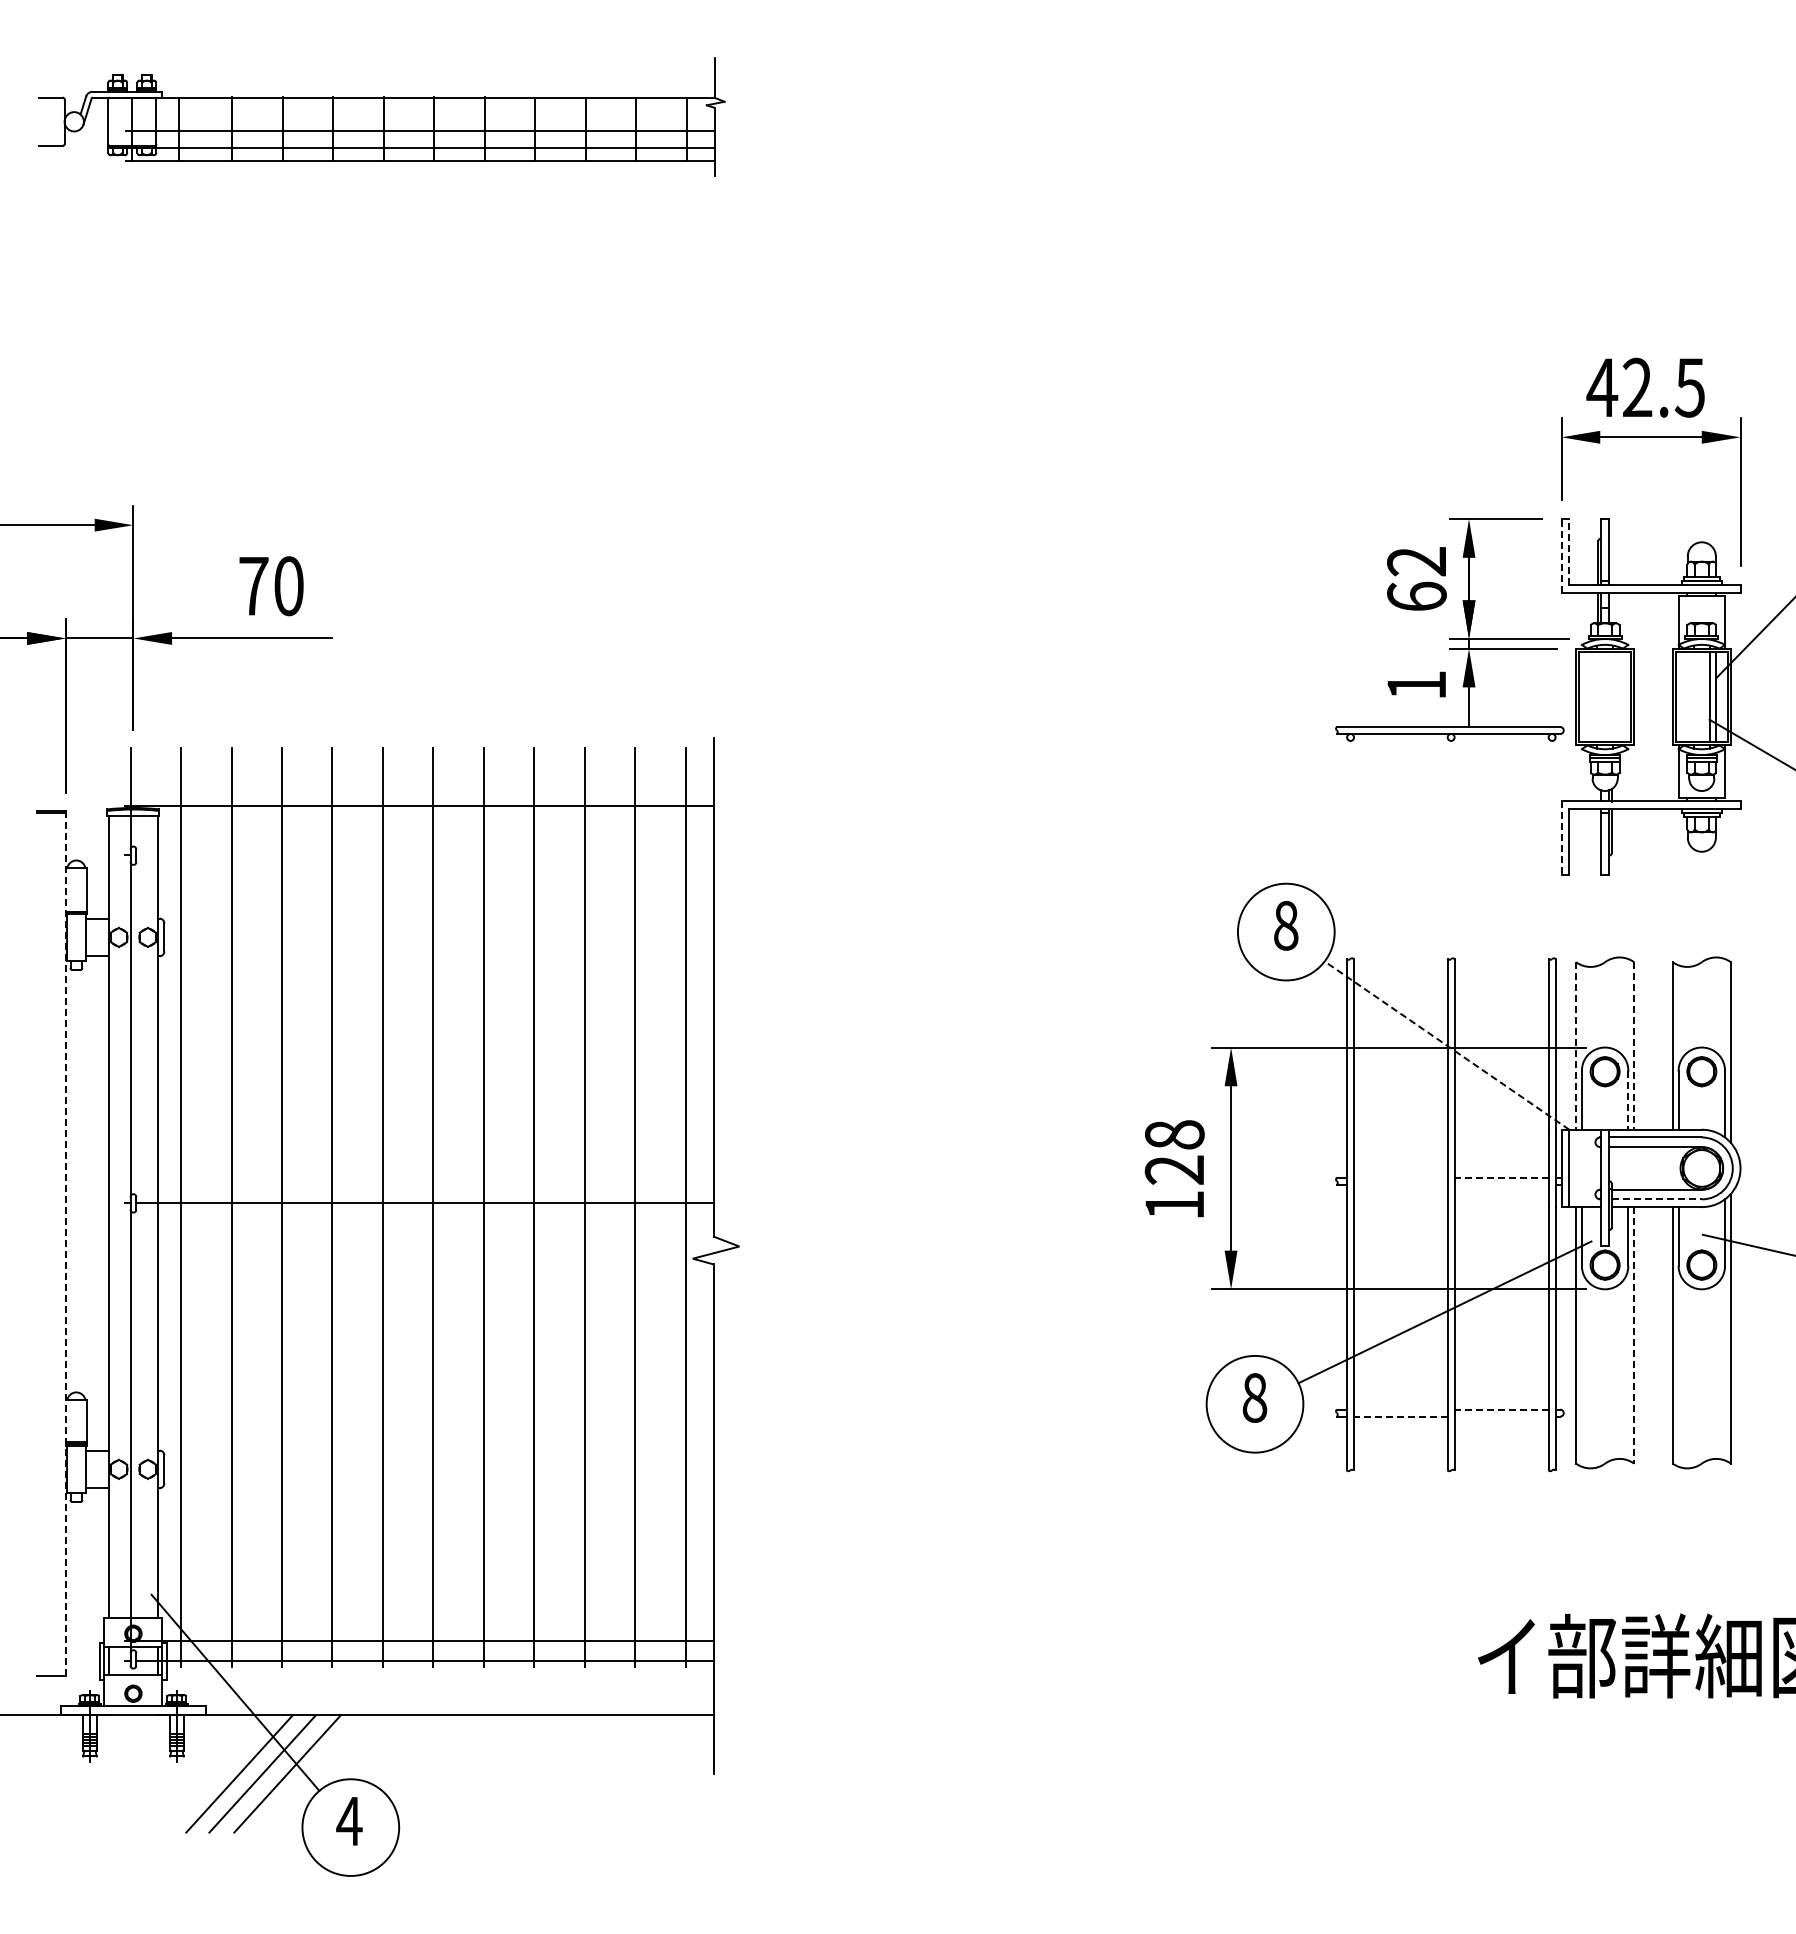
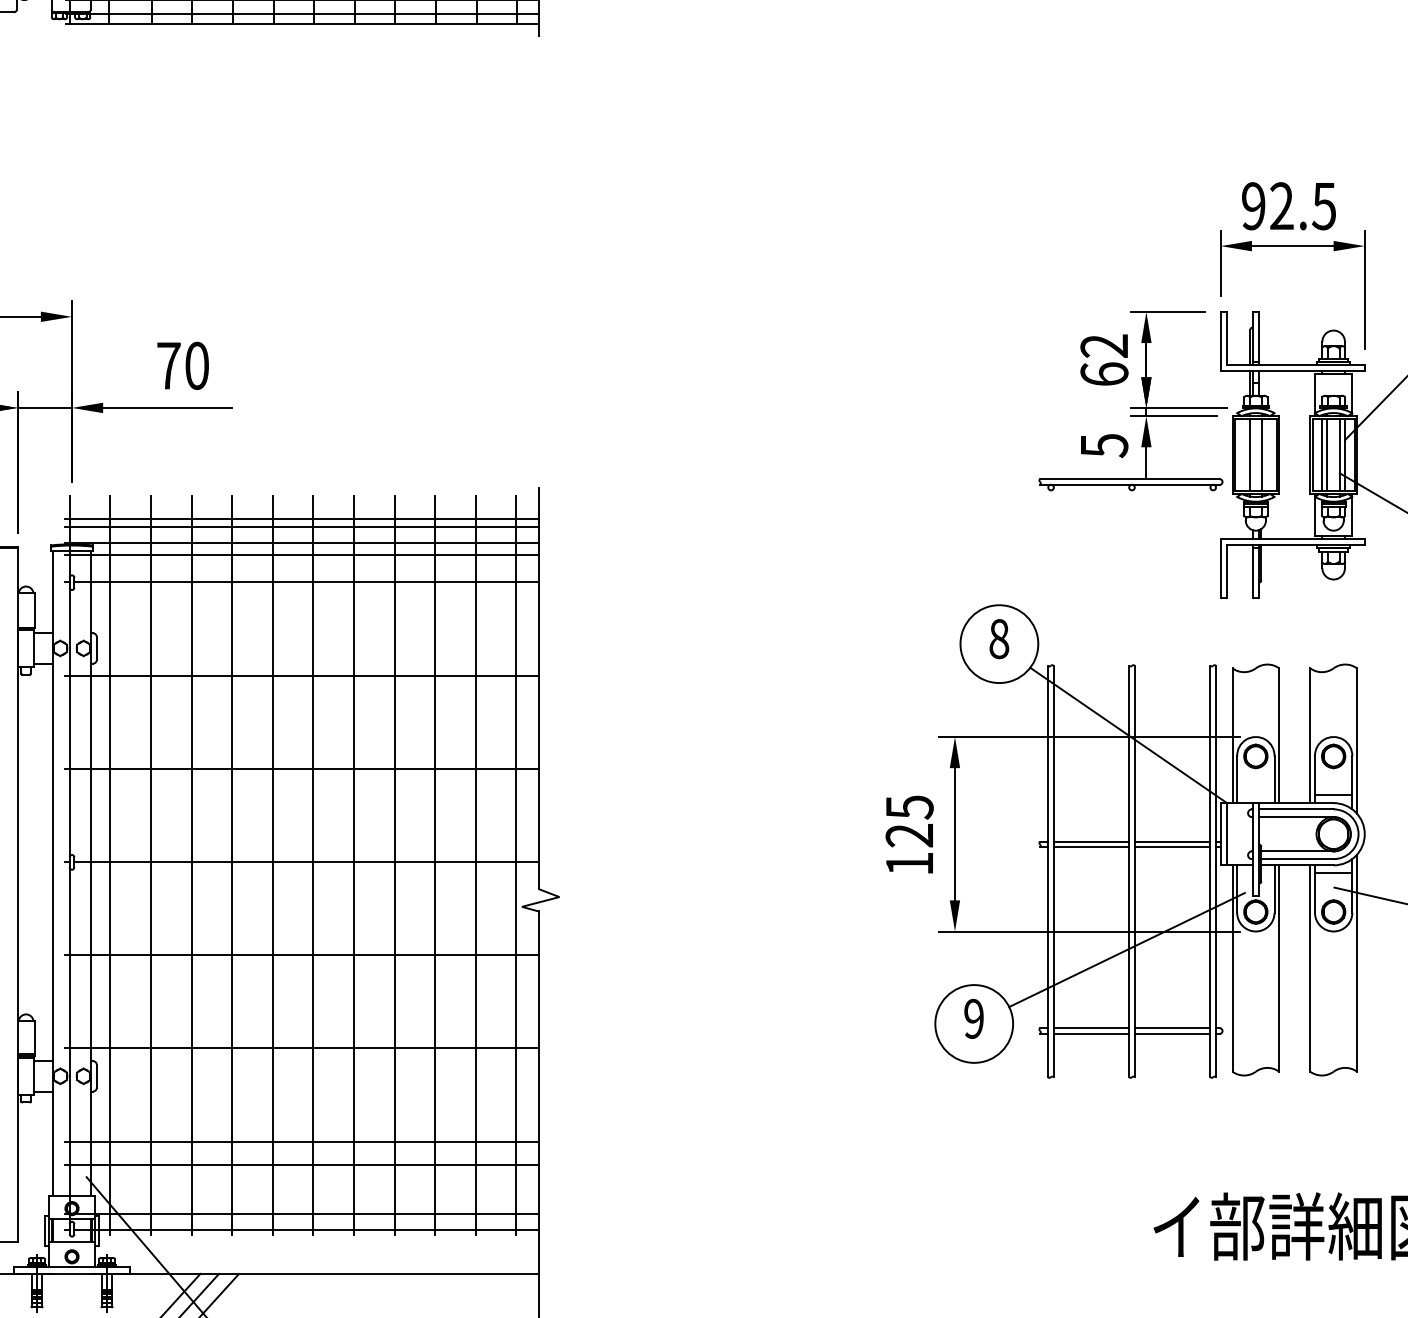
text: (1602, 387) -> (1253, 206), 42.5 -> 92.5
line: (1569, 551) -> (1227, 337), dashed -> solid
line: (1561, 555) -> (1220, 341), dashed -> solid
text: (1416, 685) -> (1104, 445), 1 -> 5
line: (1597, 696) -> (1249, 454), added
line: (1612, 696) -> (1261, 454), added
line: (1687, 696) -> (1322, 454), added
line: (1694, 696) -> (1327, 454), added
line: (418, 776) -> (301, 518), added
line: (418, 786) -> (301, 527), added
line: (418, 821) -> (301, 555), added
line: (1561, 838) -> (1220, 568), dashed -> solid
line: (424, 855) -> (306, 582), added
line: (418, 971) -> (301, 675), added
line: (1446, 1045) -> (1128, 735), dashed -> solid
line: (1576, 1045) -> (1232, 735), dashed -> solid
line: (1634, 1045) -> (1279, 735), dashed -> solid
line: (418, 1087) -> (301, 769), added
line: (1628, 1100) -> (1274, 779), dashed -> solid
line: (1701, 1120) -> (1333, 795), added
text: (1174, 1135) -> (909, 807), 128 -> 125
line: (1400, 1177) -> (1091, 841), added
line: (1501, 1177) -> (1172, 841), dashed -> solid
line: (1400, 1184) -> (1091, 847), added
line: (1501, 1184) -> (1172, 847), added
line: (1656, 1199) -> (1297, 859), dashed -> solid
line: (1701, 1216) -> (1333, 872), added
line: (65, 1244) -> (17, 895), dashed -> solid
line: (418, 1318) -> (301, 954), added
line: (1634, 1335) -> (1279, 968), dashed -> solid
text: (1254, 1397) -> (973, 1018), 8 -> 9
line: (1400, 1409) -> (1091, 1028), added
line: (1501, 1409) -> (1172, 1028), dashed -> solid
line: (1400, 1416) -> (1091, 1033), dashed -> solid
line: (1501, 1416) -> (1172, 1033), added
line: (418, 1434) -> (301, 1048), added
line: (418, 1550) -> (301, 1141), added
line: (418, 1579) -> (301, 1164), added

